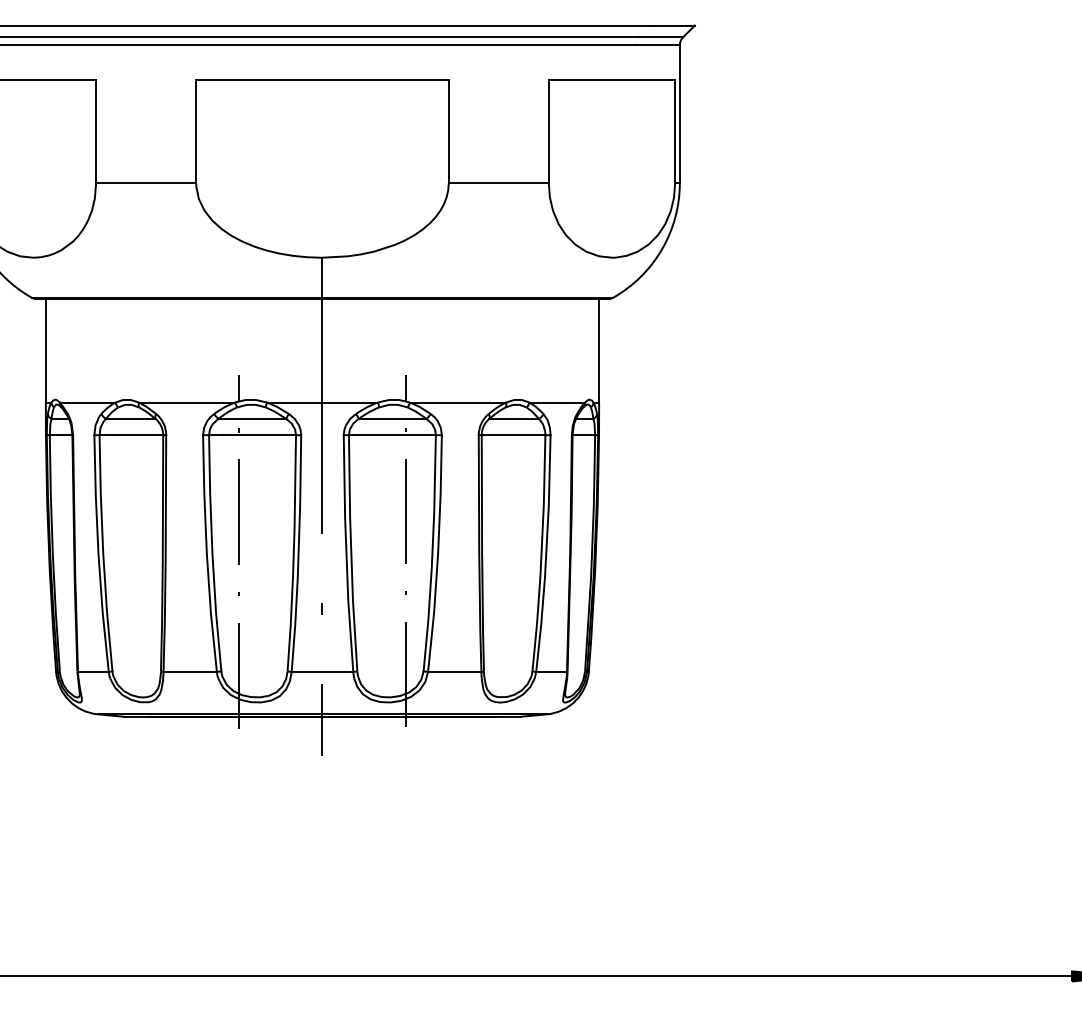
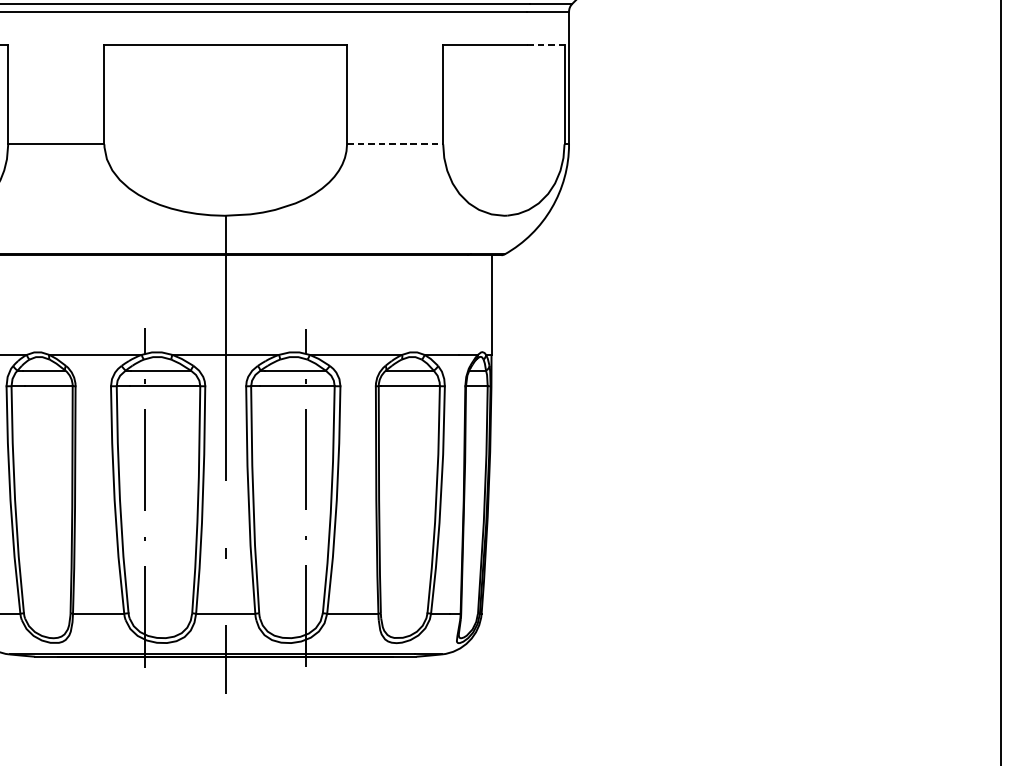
line: (655, 79) -> (545, 44), solid -> dashed
line: (499, 183) -> (395, 144), solid -> dashed

